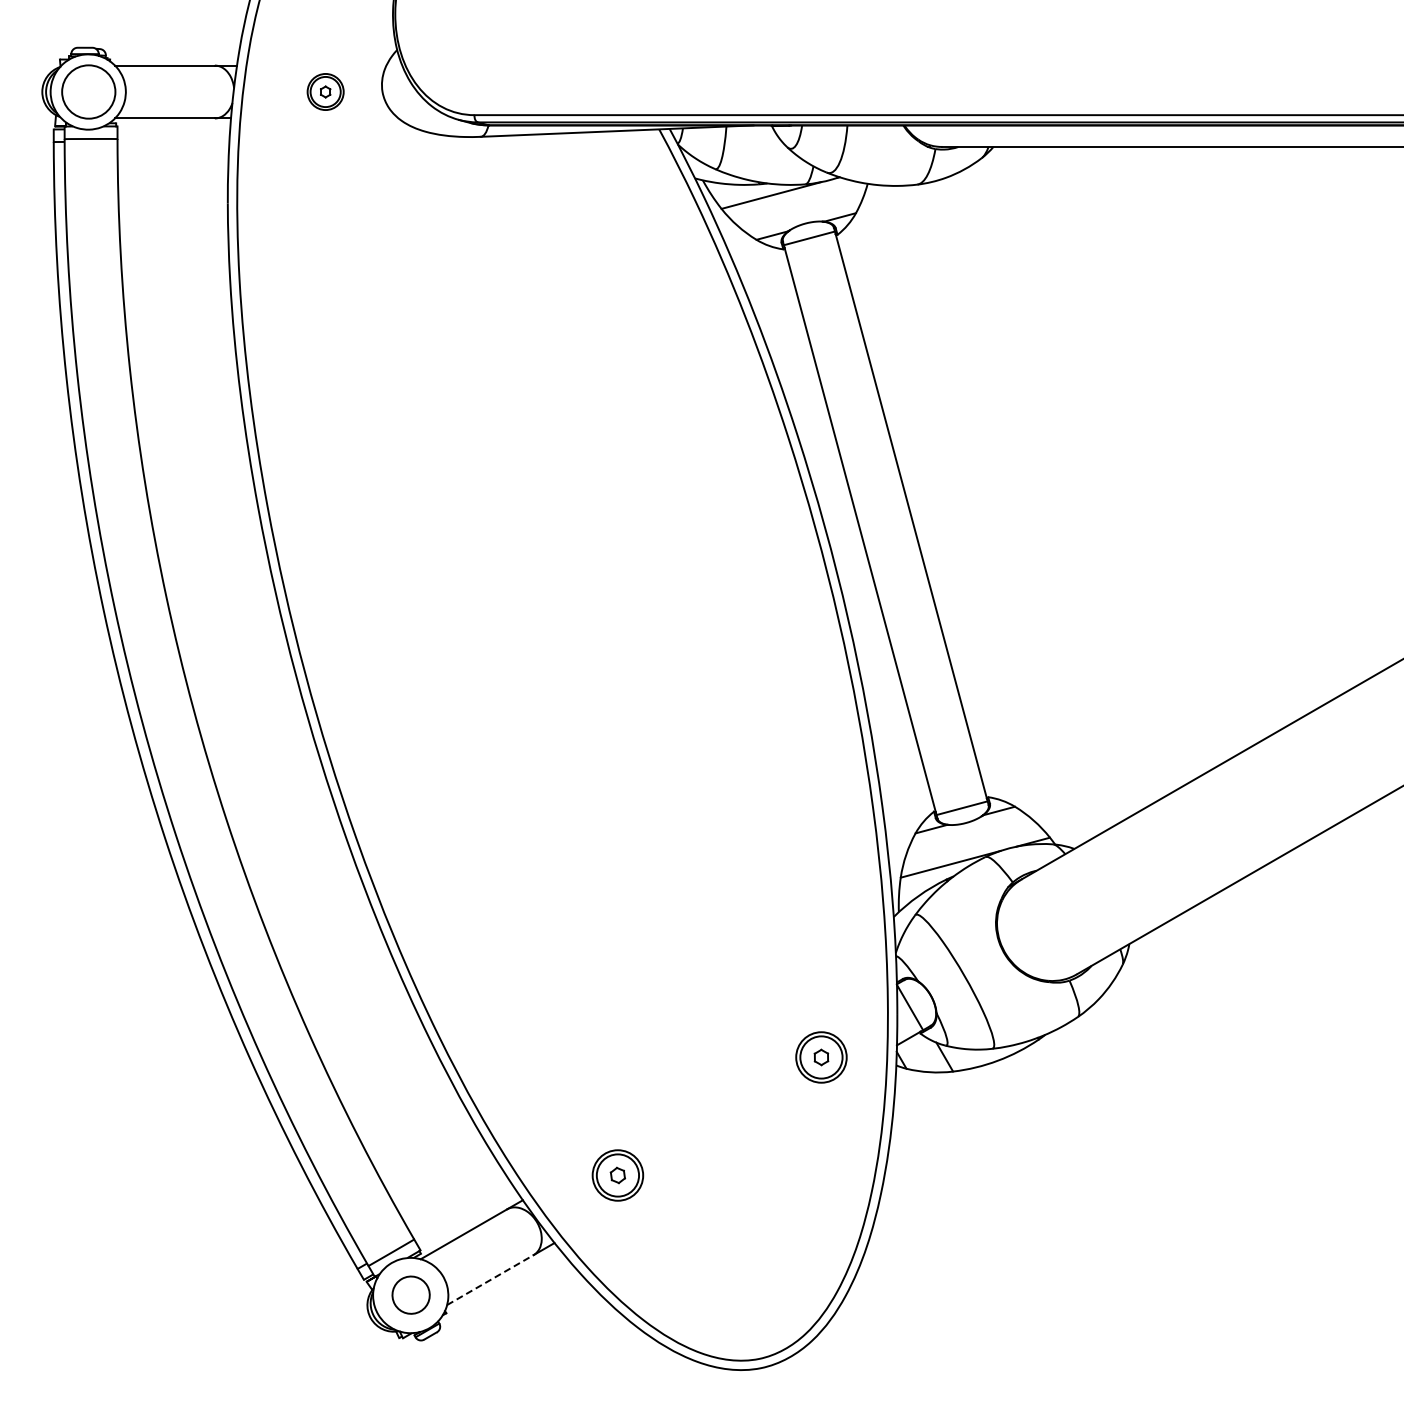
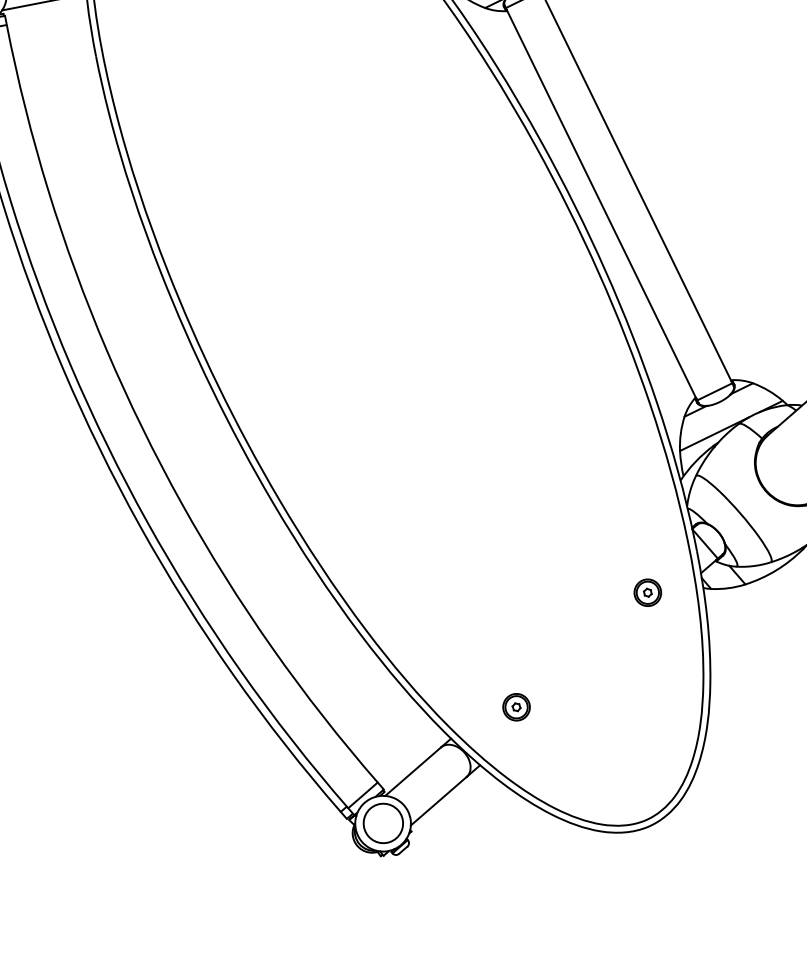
part: (821, 1057) -> (647, 592), size x0.71
part: (617, 1175) -> (516, 707), size x0.71
line: (490, 1280) -> (438, 801), dashed -> solid
part: (410, 1294) -> (382, 822), size x1.43

